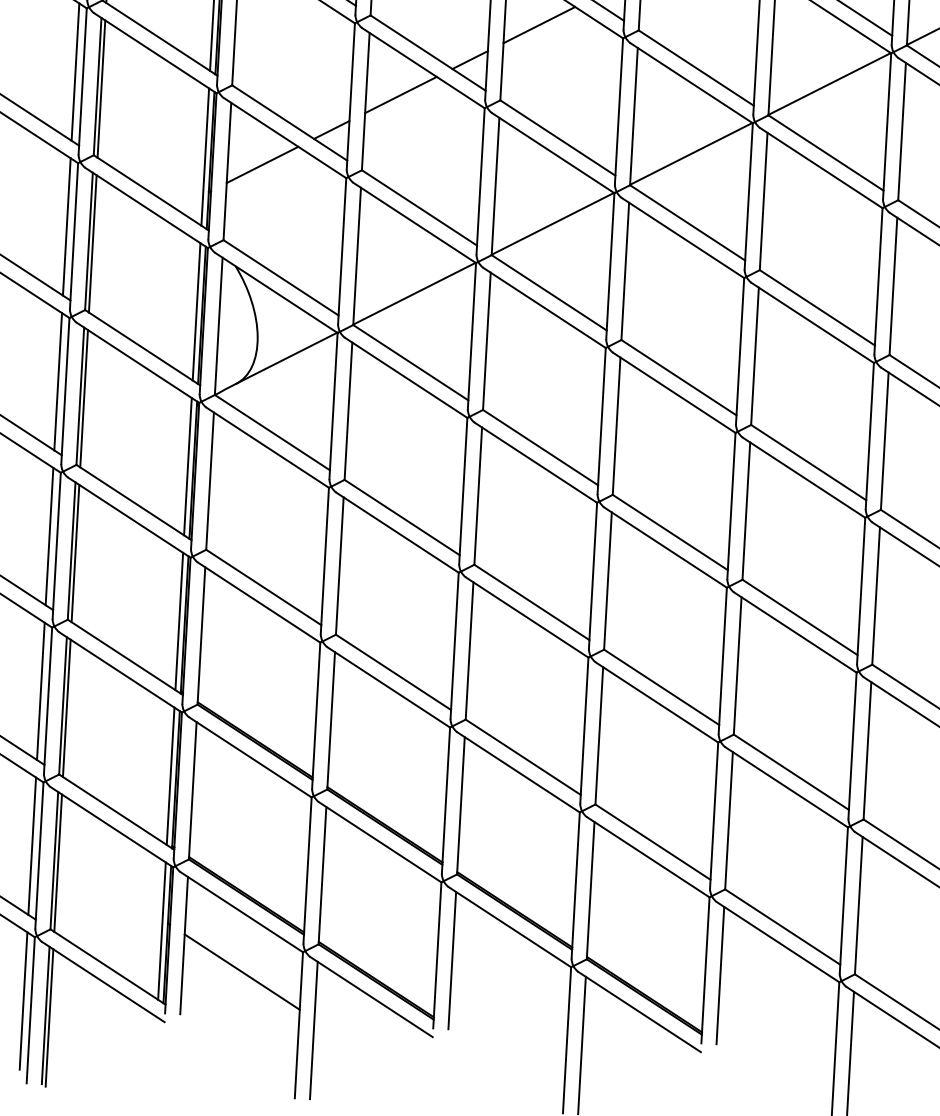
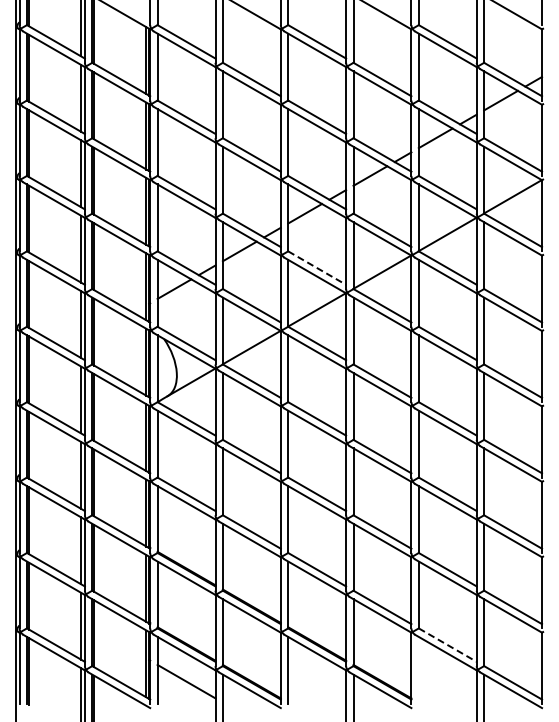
line: (558, 138) -> (317, 268), solid -> dashed
line: (784, 927) -> (448, 645), solid -> dashed
line: (719, 973) -> (418, 669), removed

